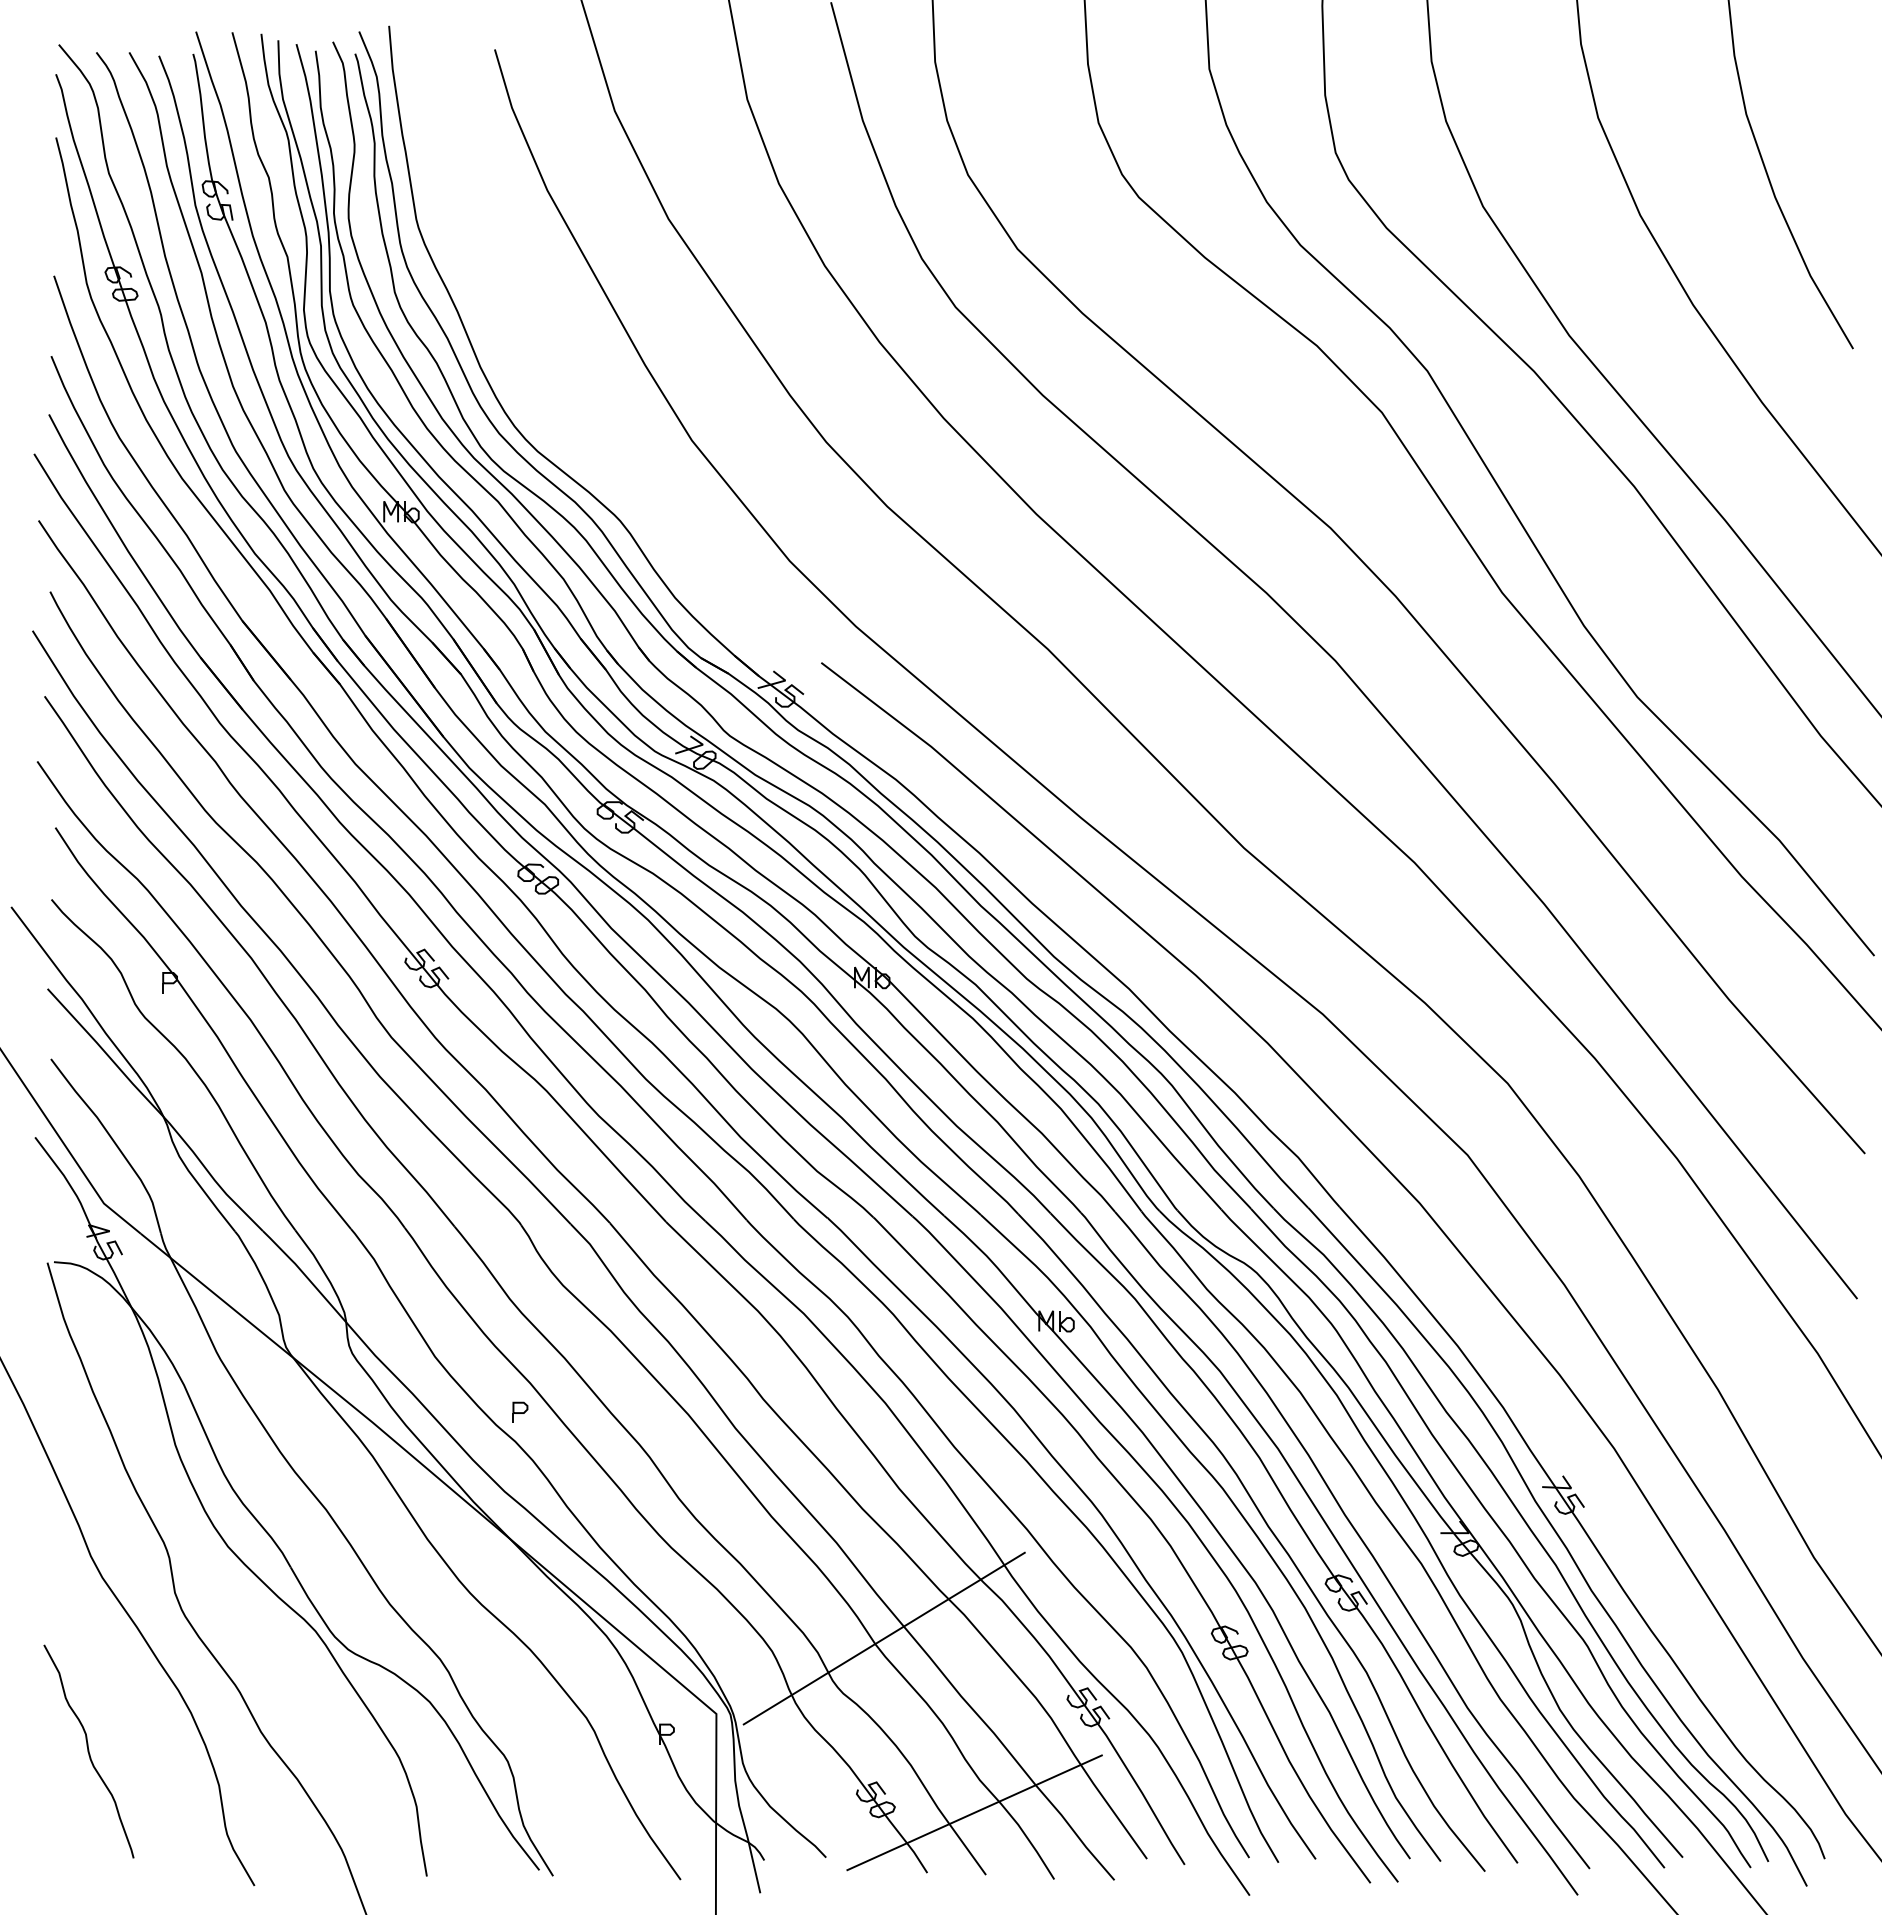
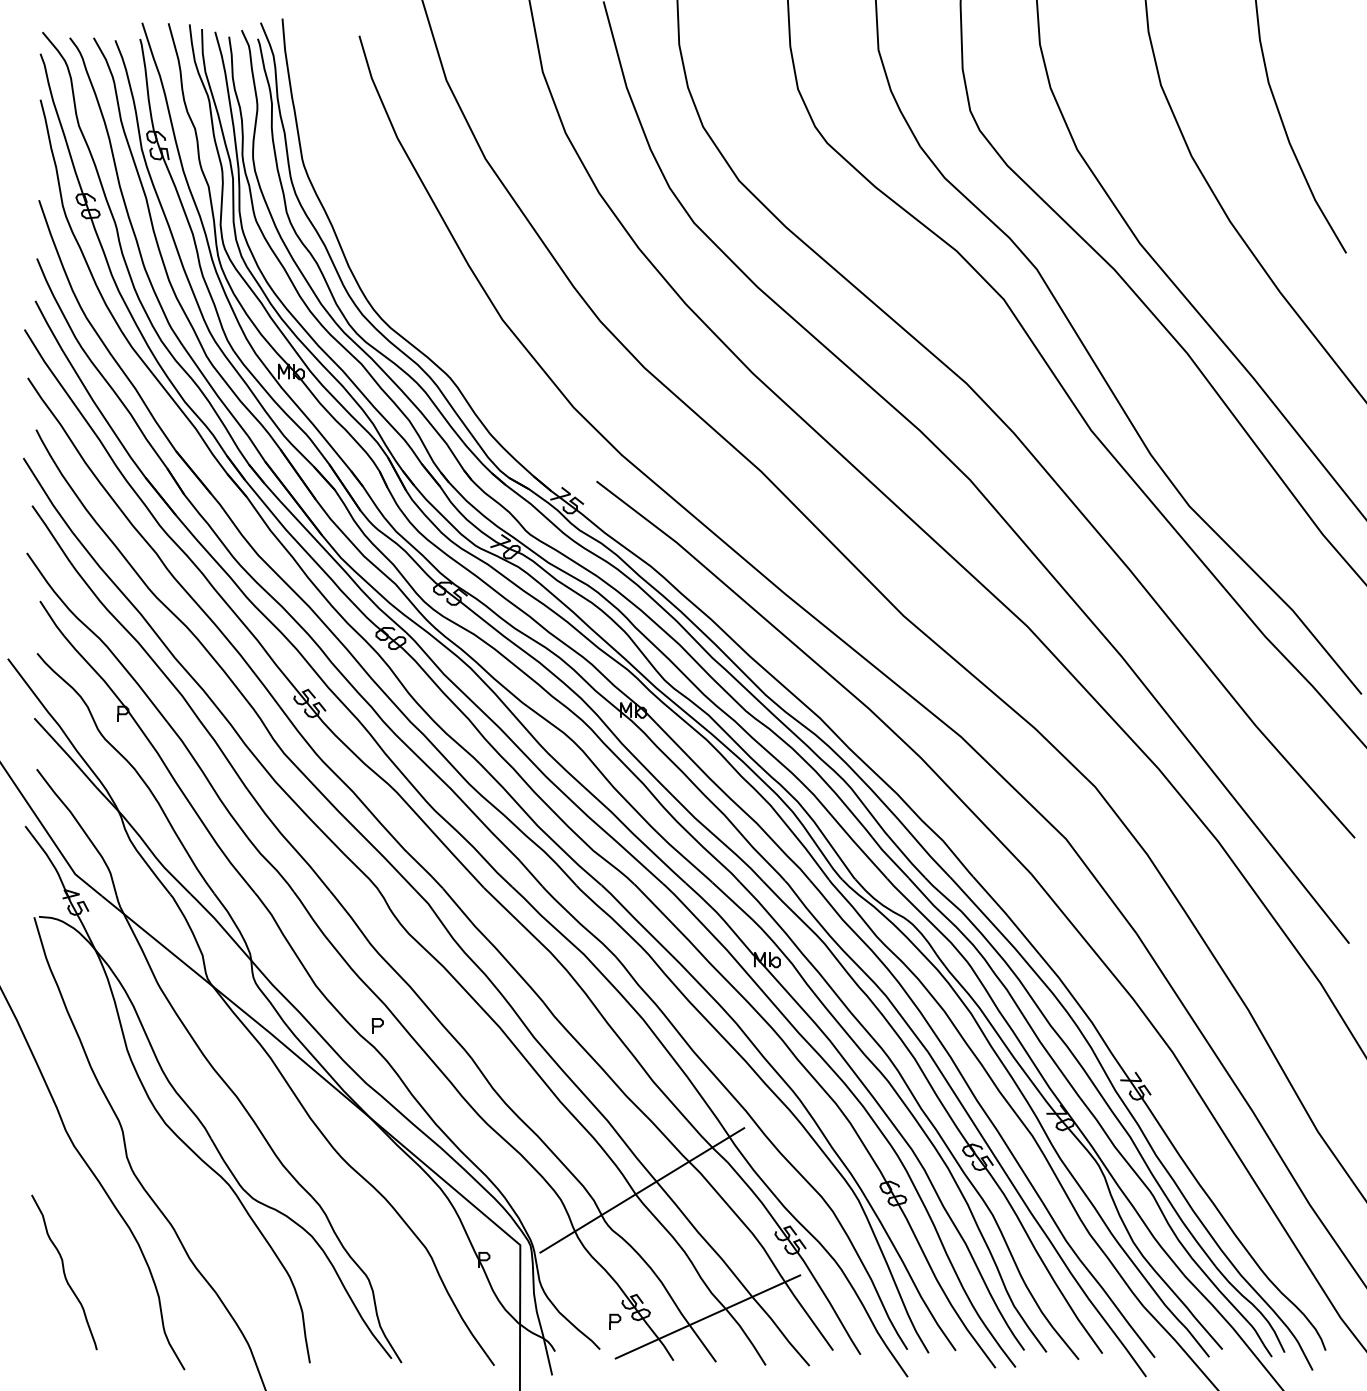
part: (846, 1819) -> (614, 1321), added

